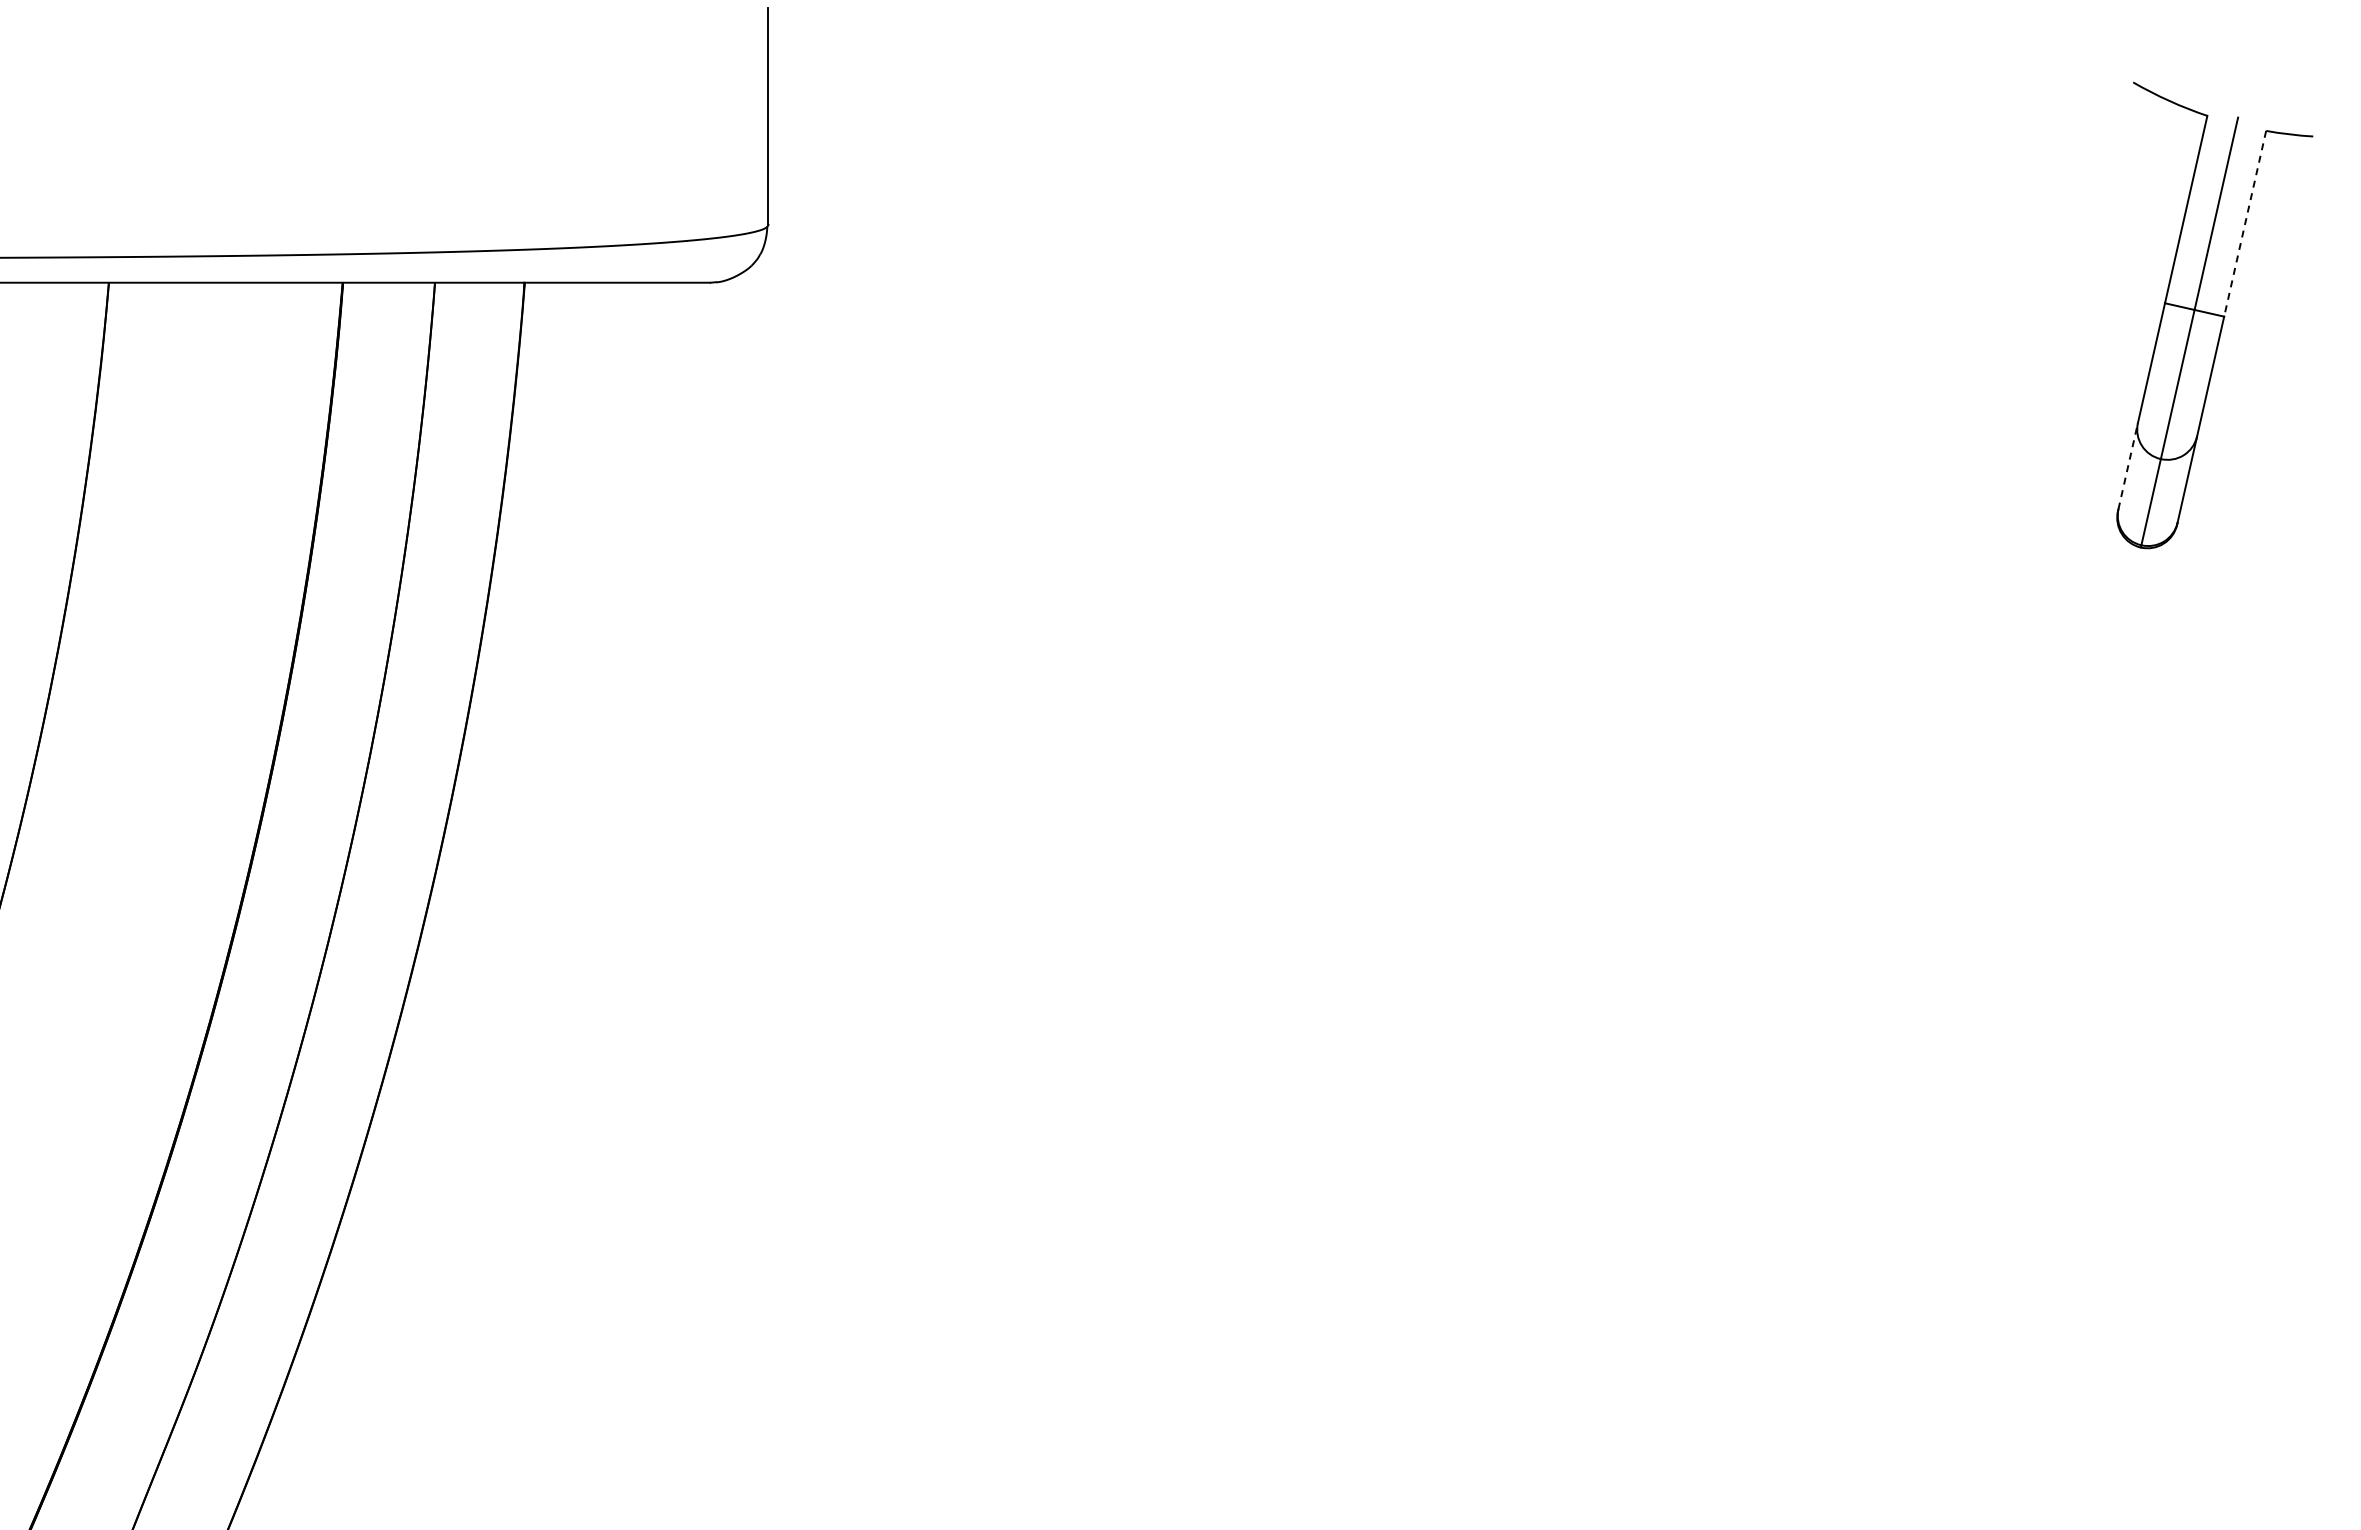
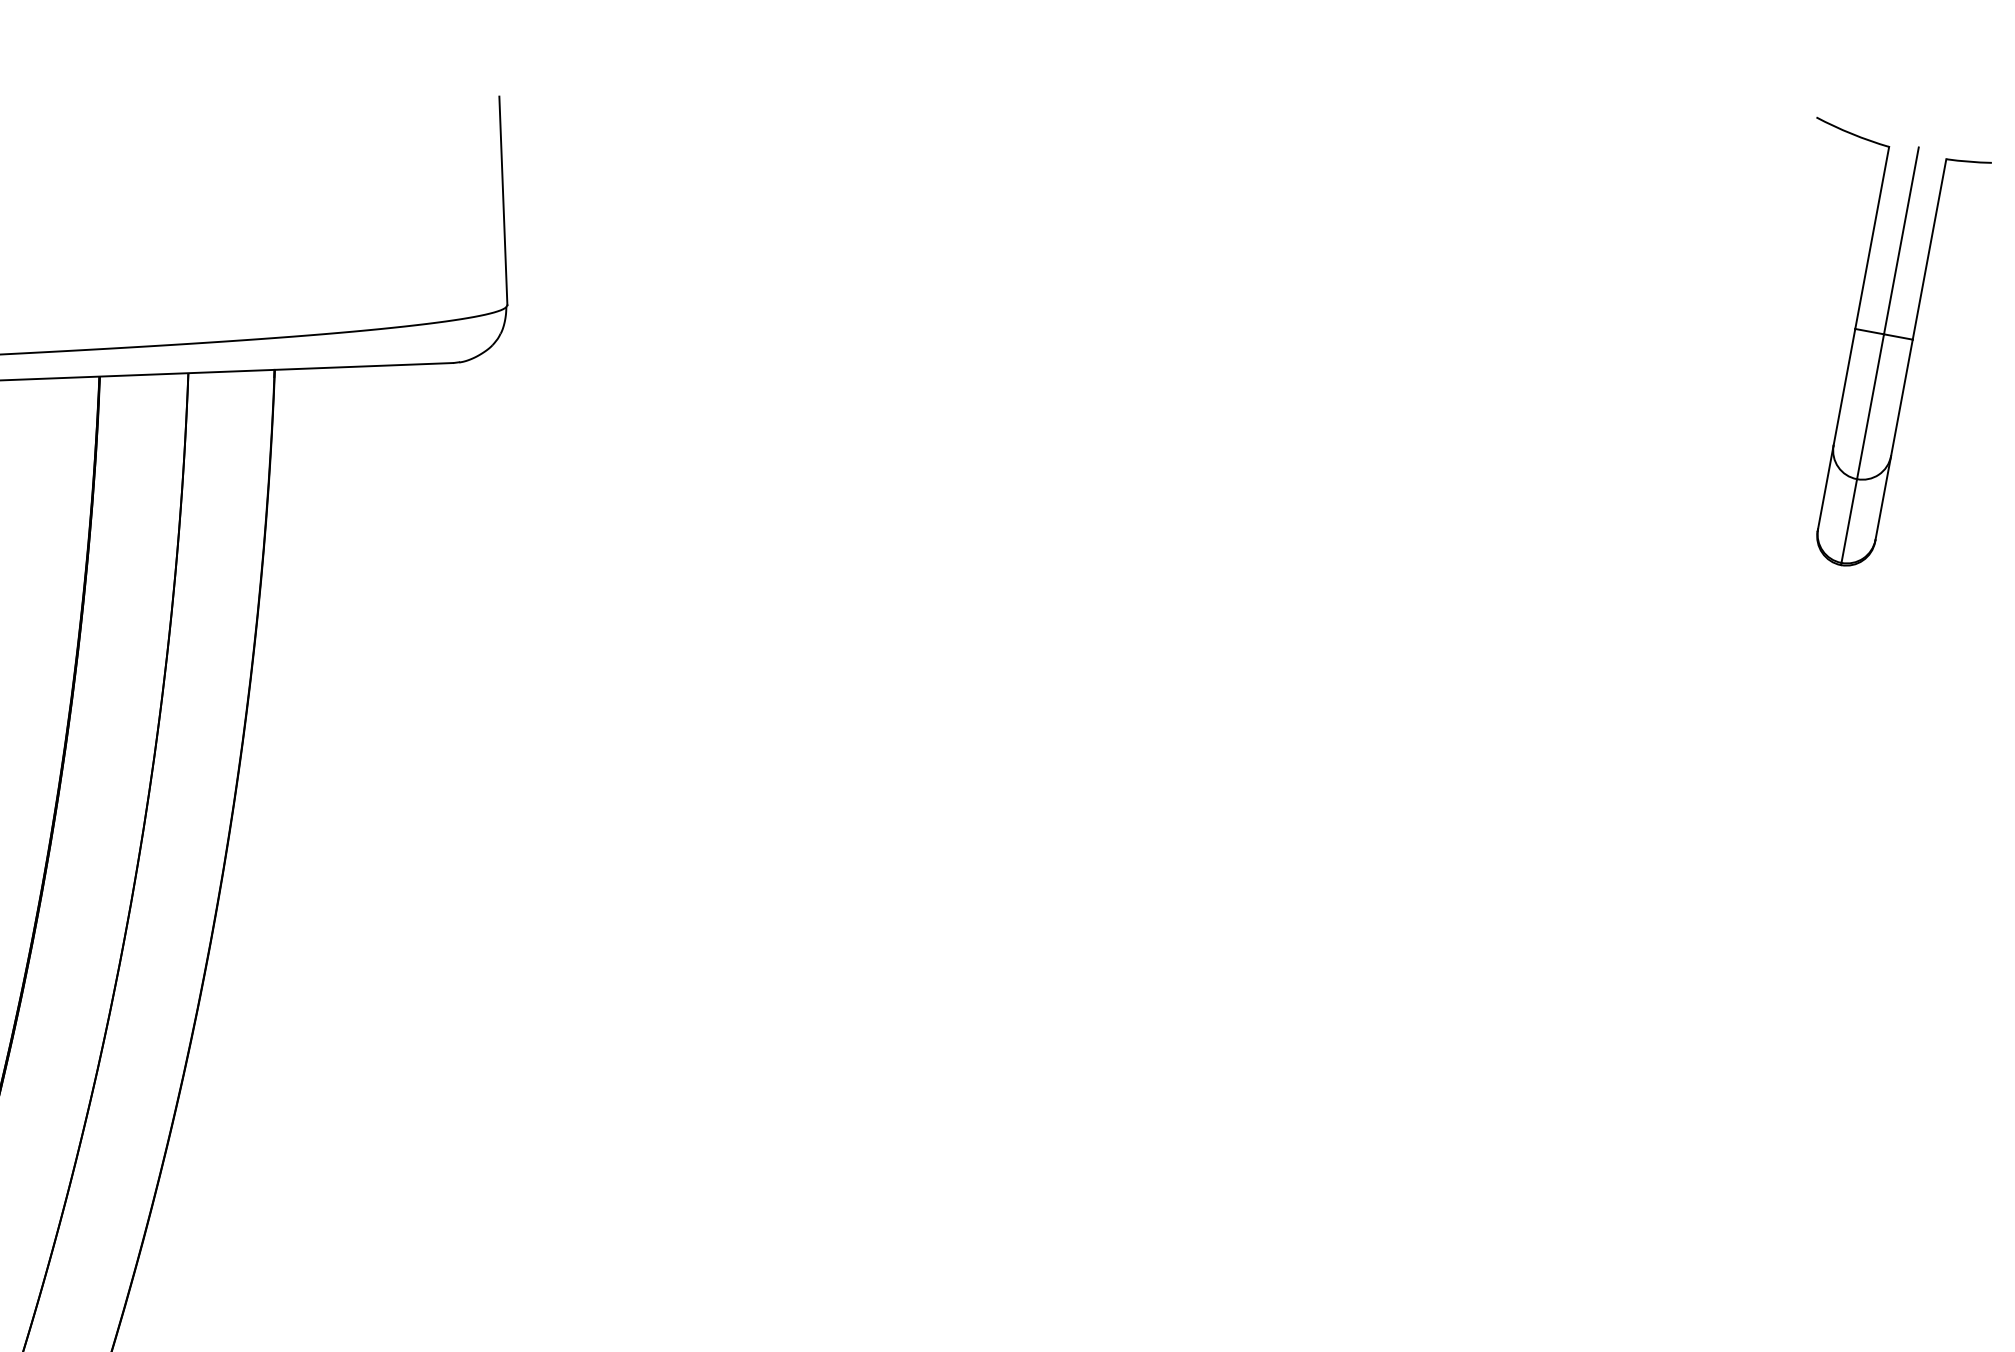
line: (2245, 224) -> (1929, 250), dashed -> solid
line: (2128, 465) -> (1826, 486), dashed -> solid

